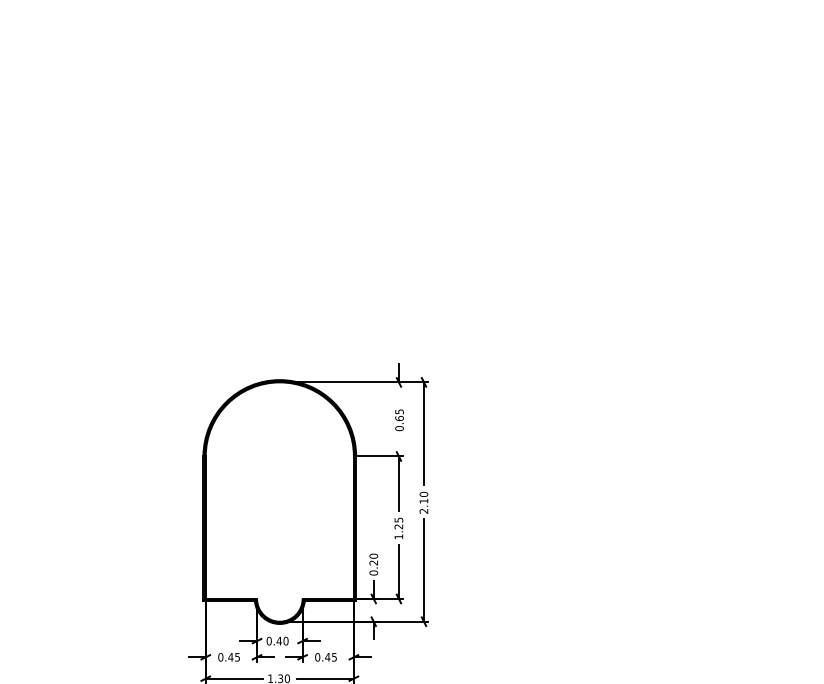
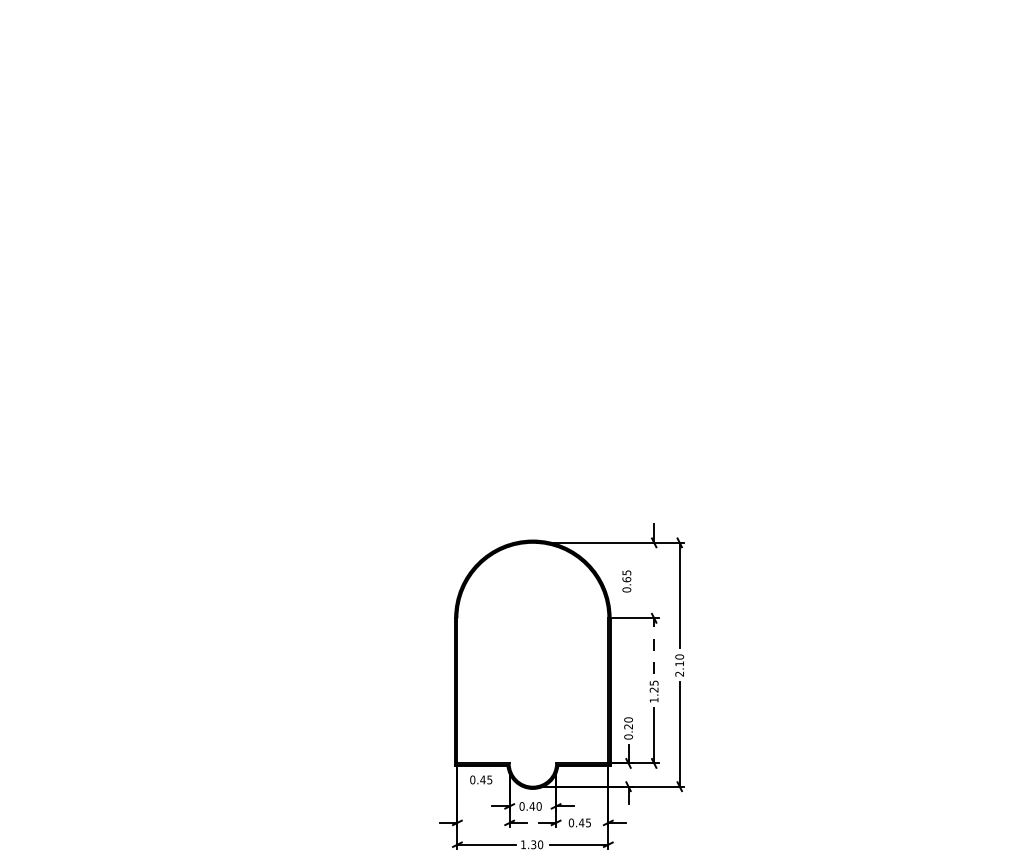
text: (399, 420) -> (626, 581), moved
line: (399, 484) -> (654, 646), solid -> dashed
text: (229, 656) -> (481, 779), moved

